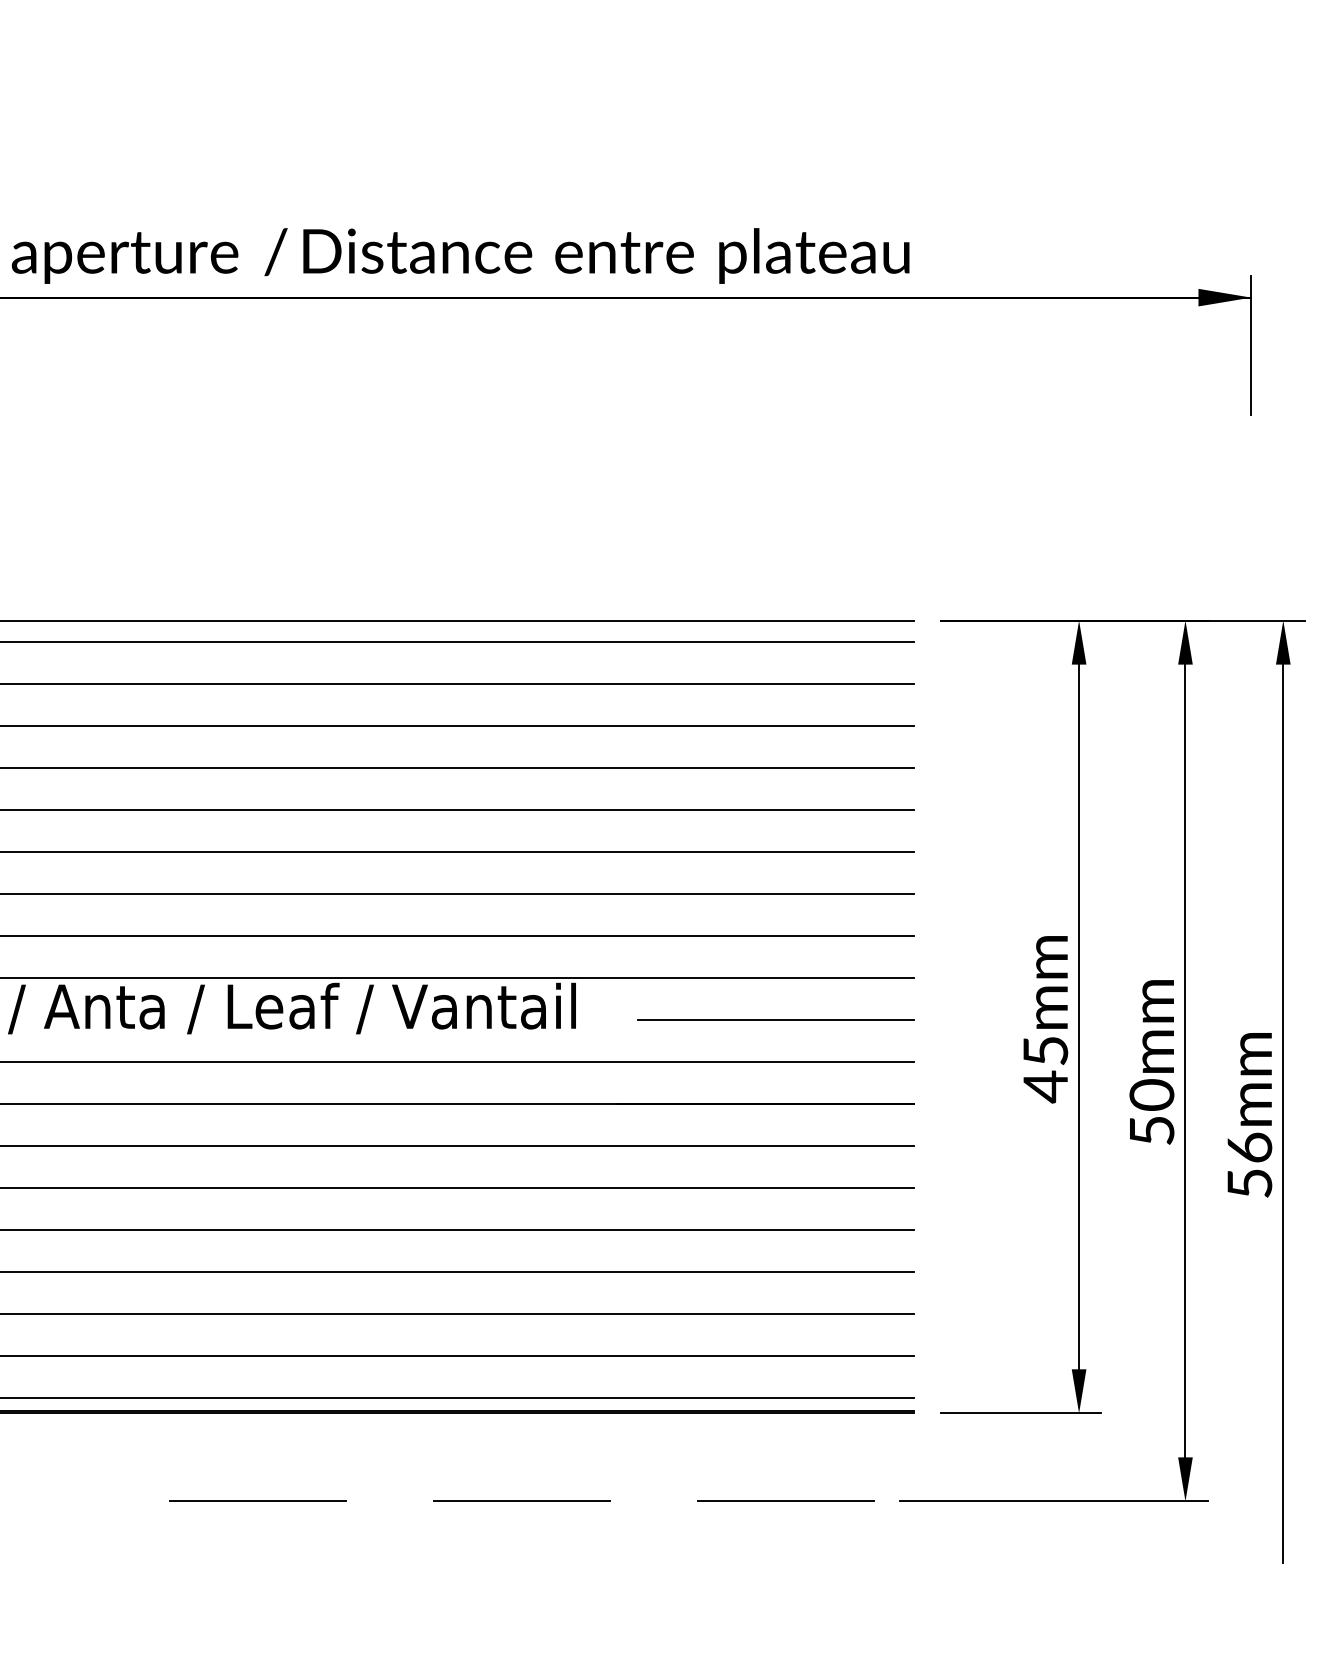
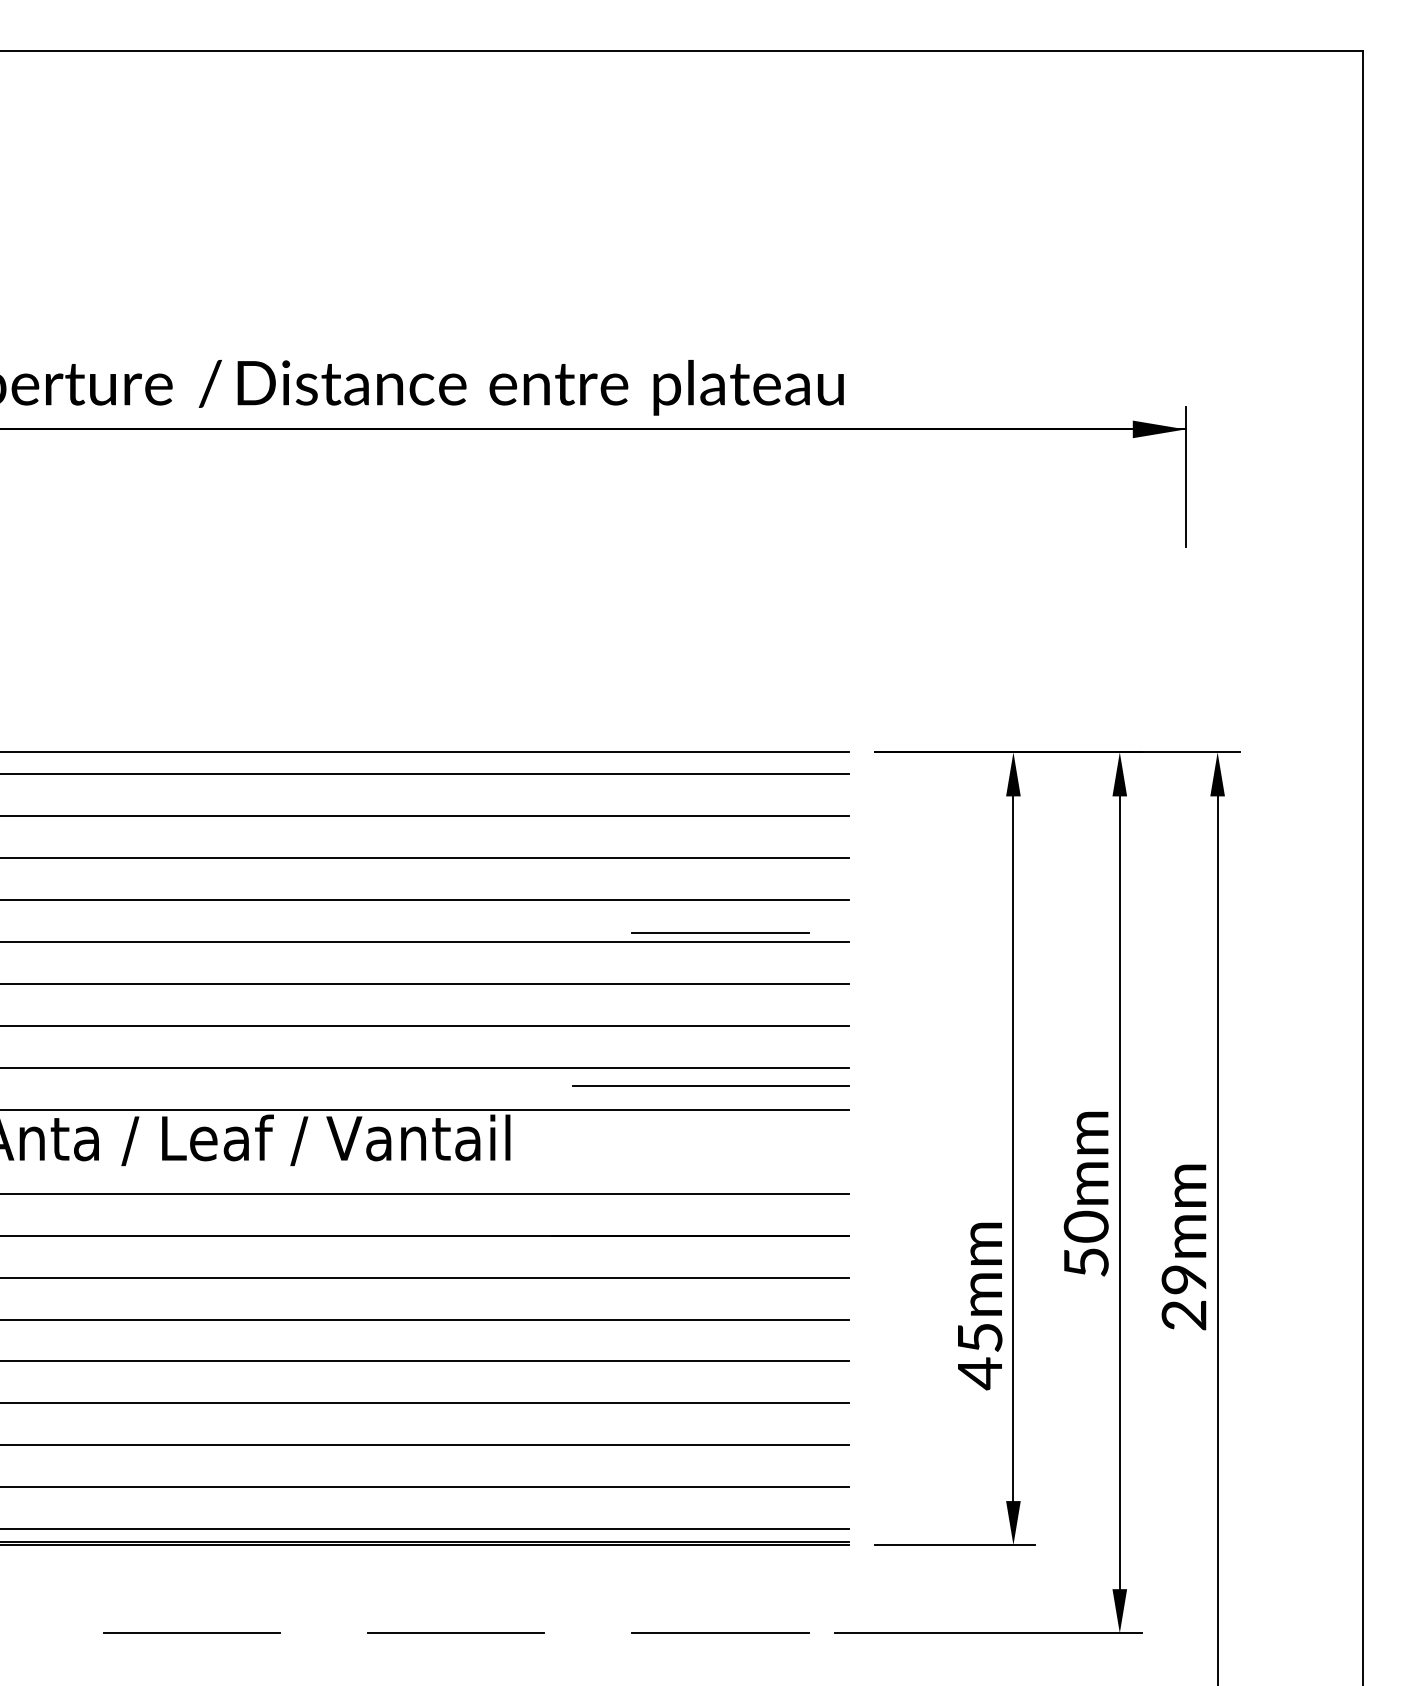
line: (786, 800) -> (720, 932), added
line: (776, 1019) -> (710, 1085), moved
text: (1046, 1019) -> (980, 1306), moved
text: (1249, 1165) -> (1183, 1297), 56mm -> 29mm

